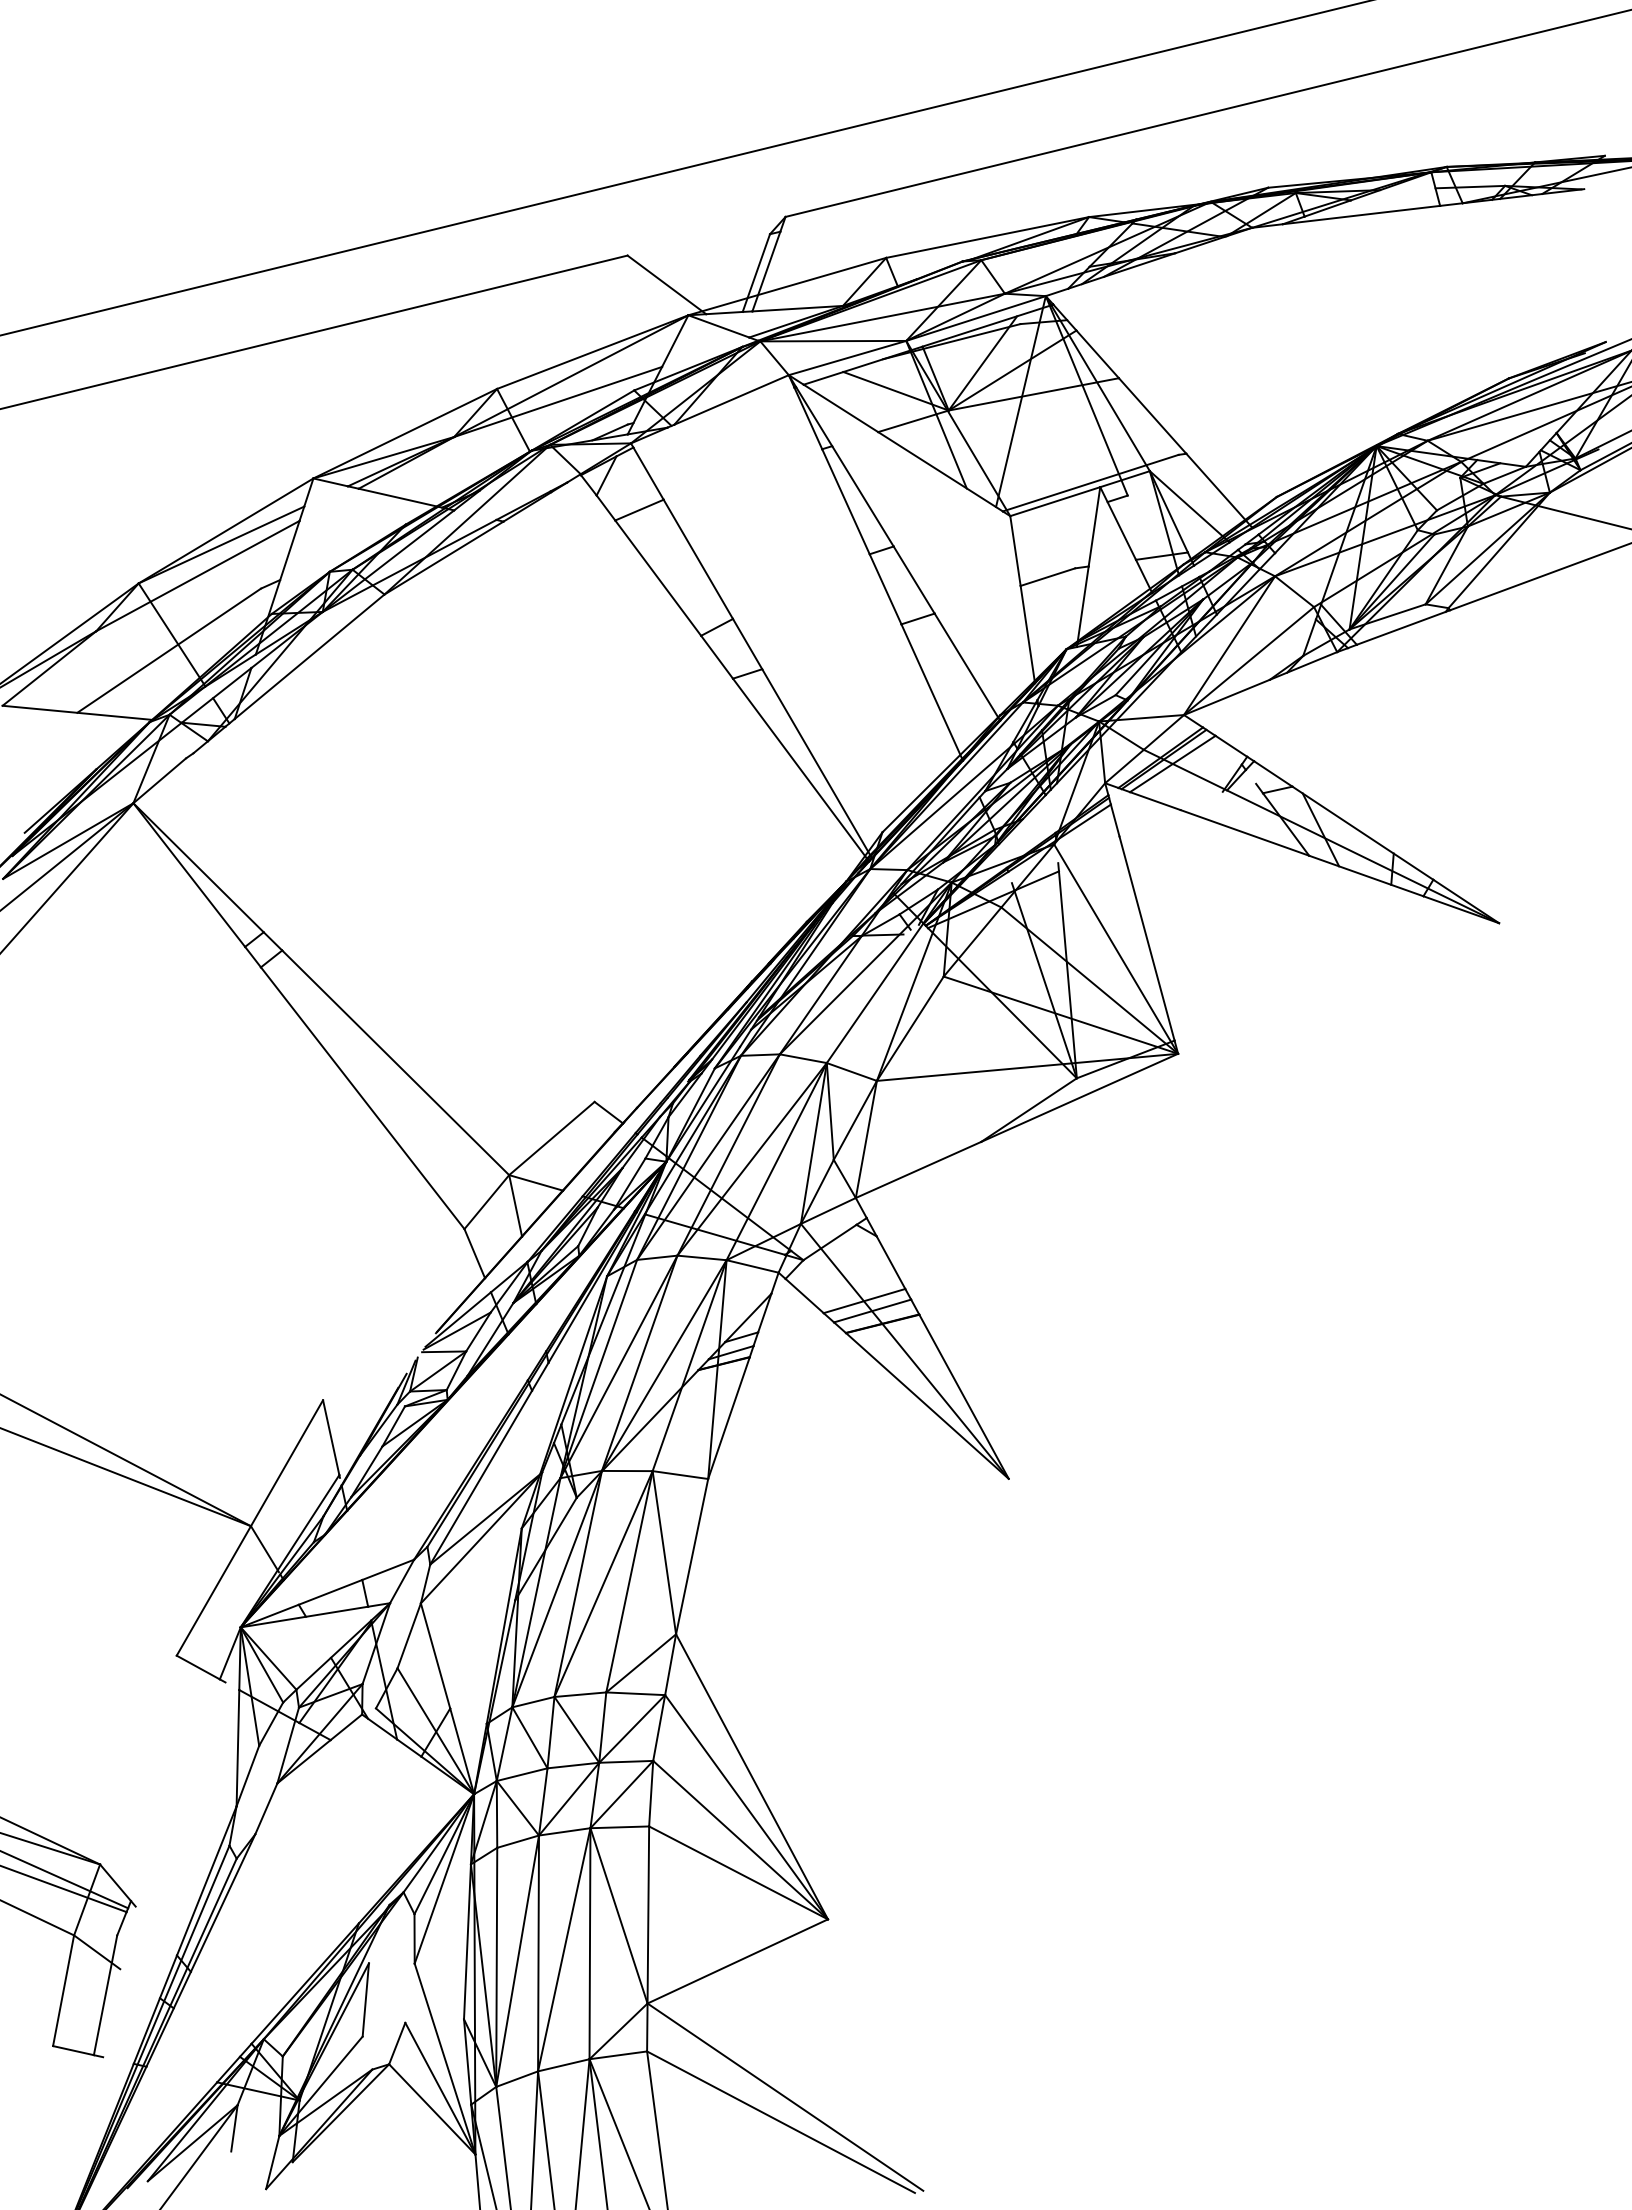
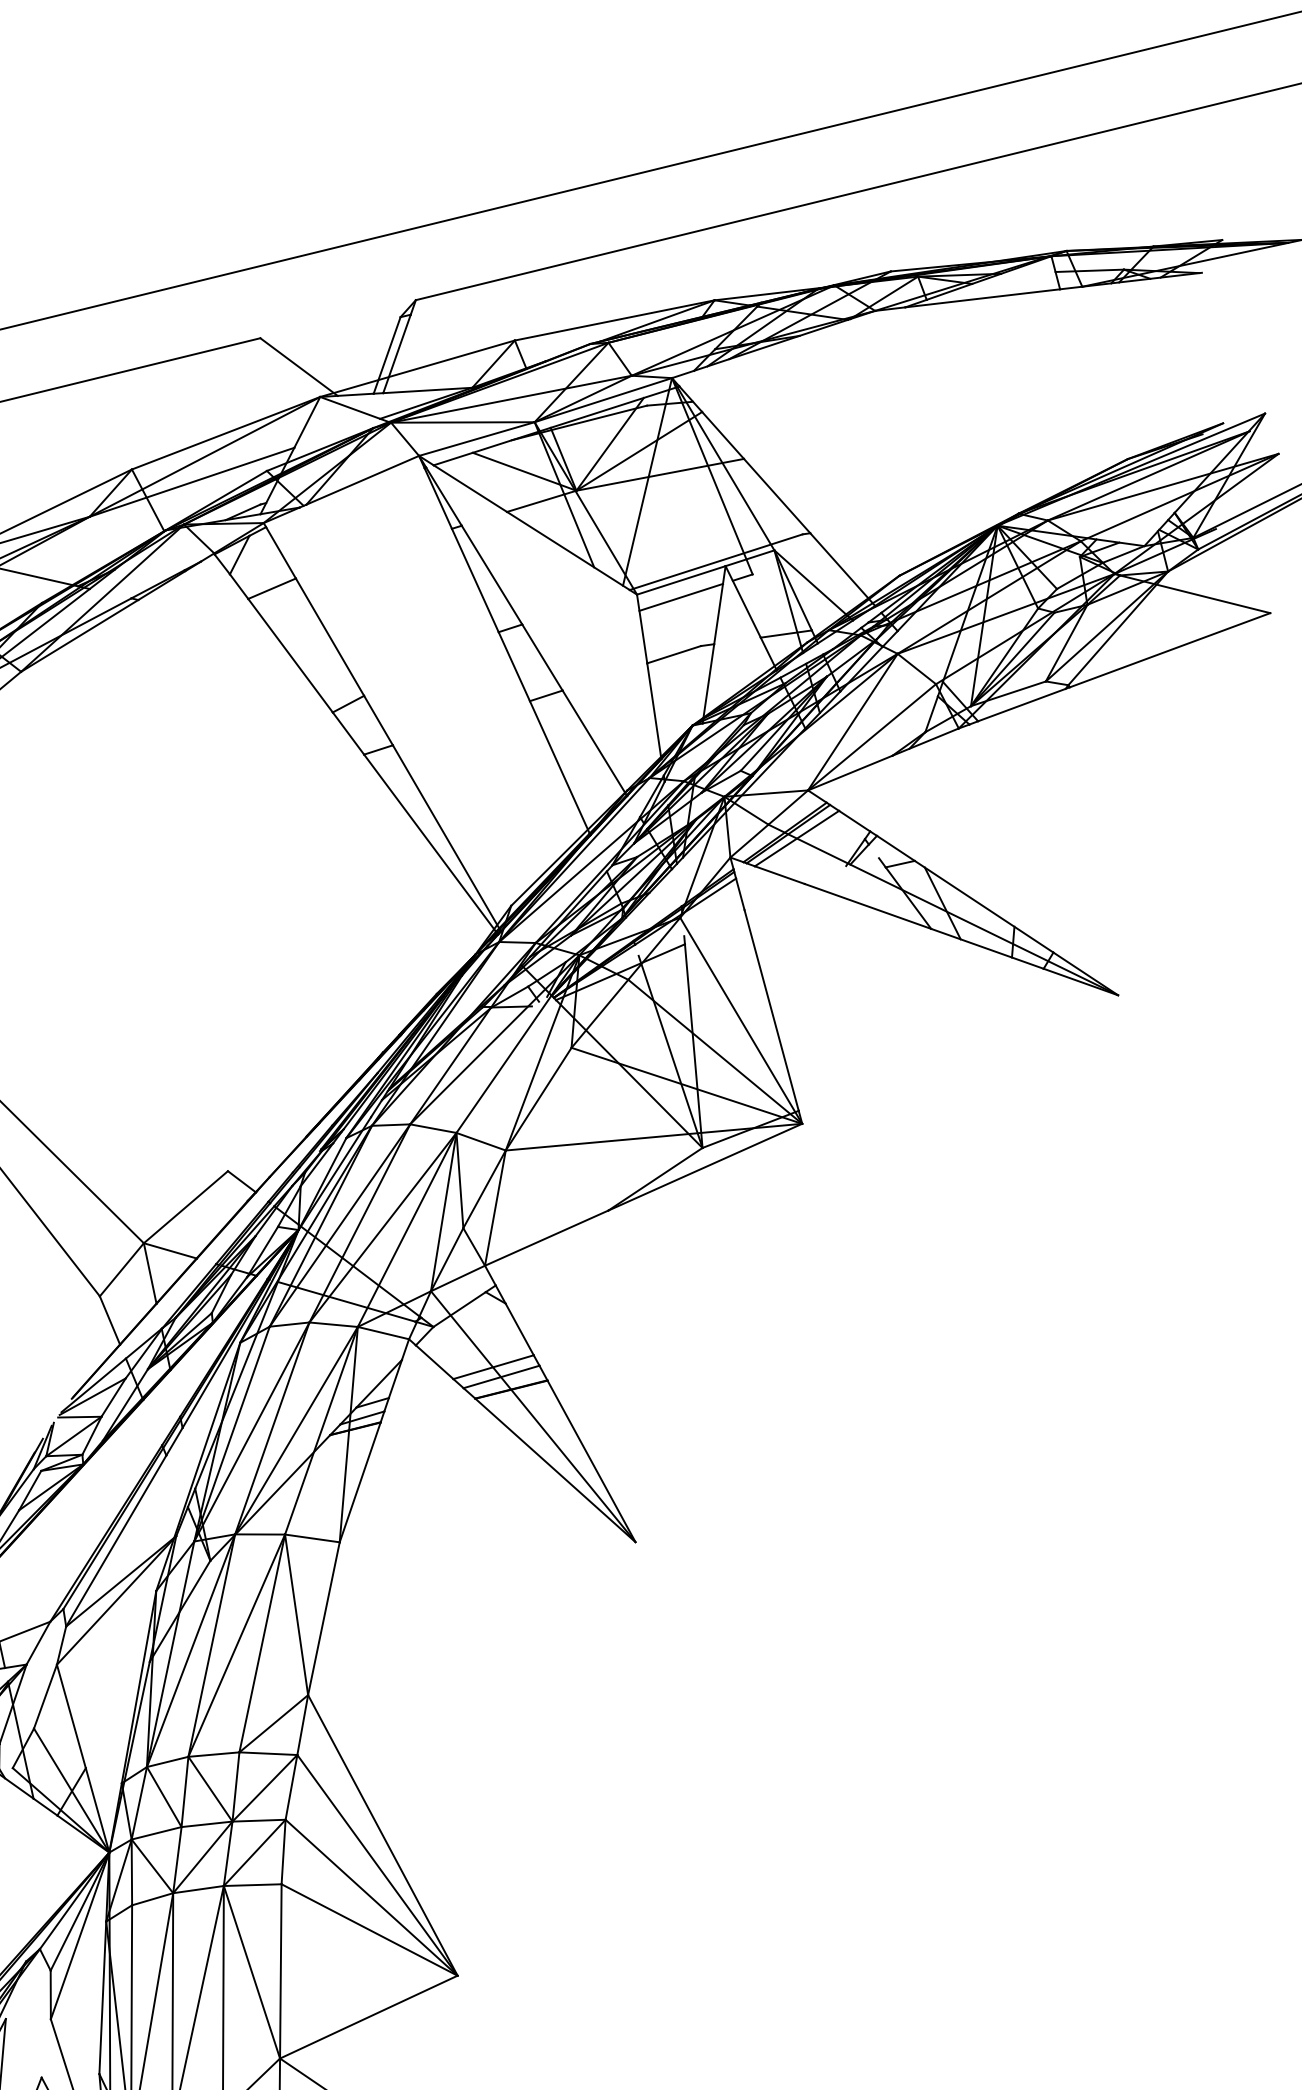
line: (1054, 518) -> (680, 596), added

